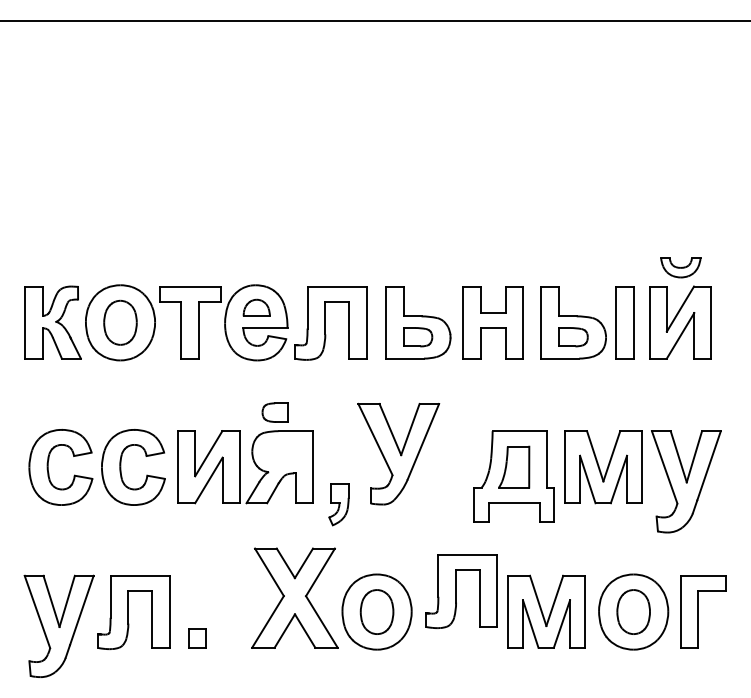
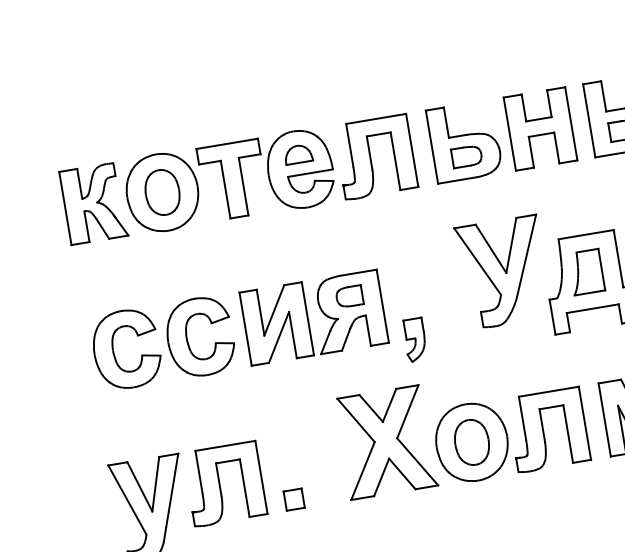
part: (274, 412) -> (348, 296), moved
part: (398, 453) -> (503, 271), moved
part: (461, 591) -> (548, 430), moved

